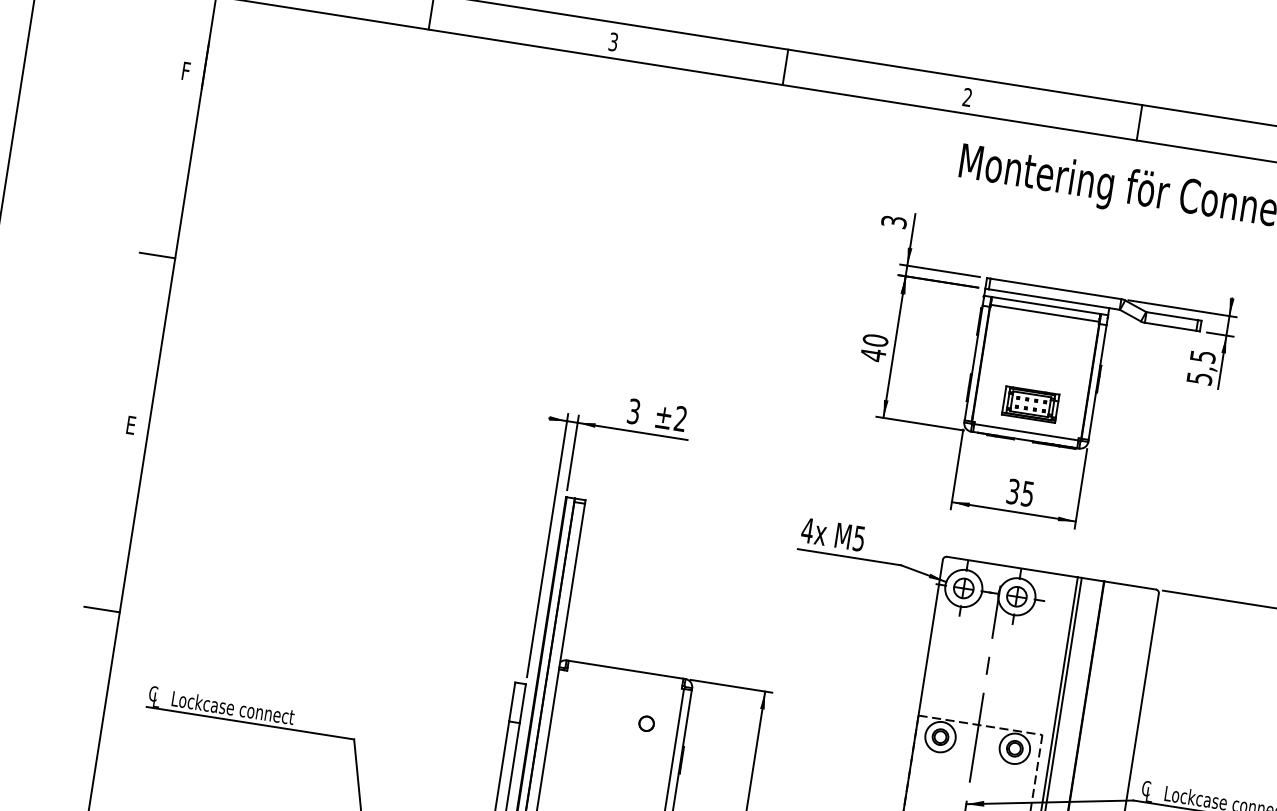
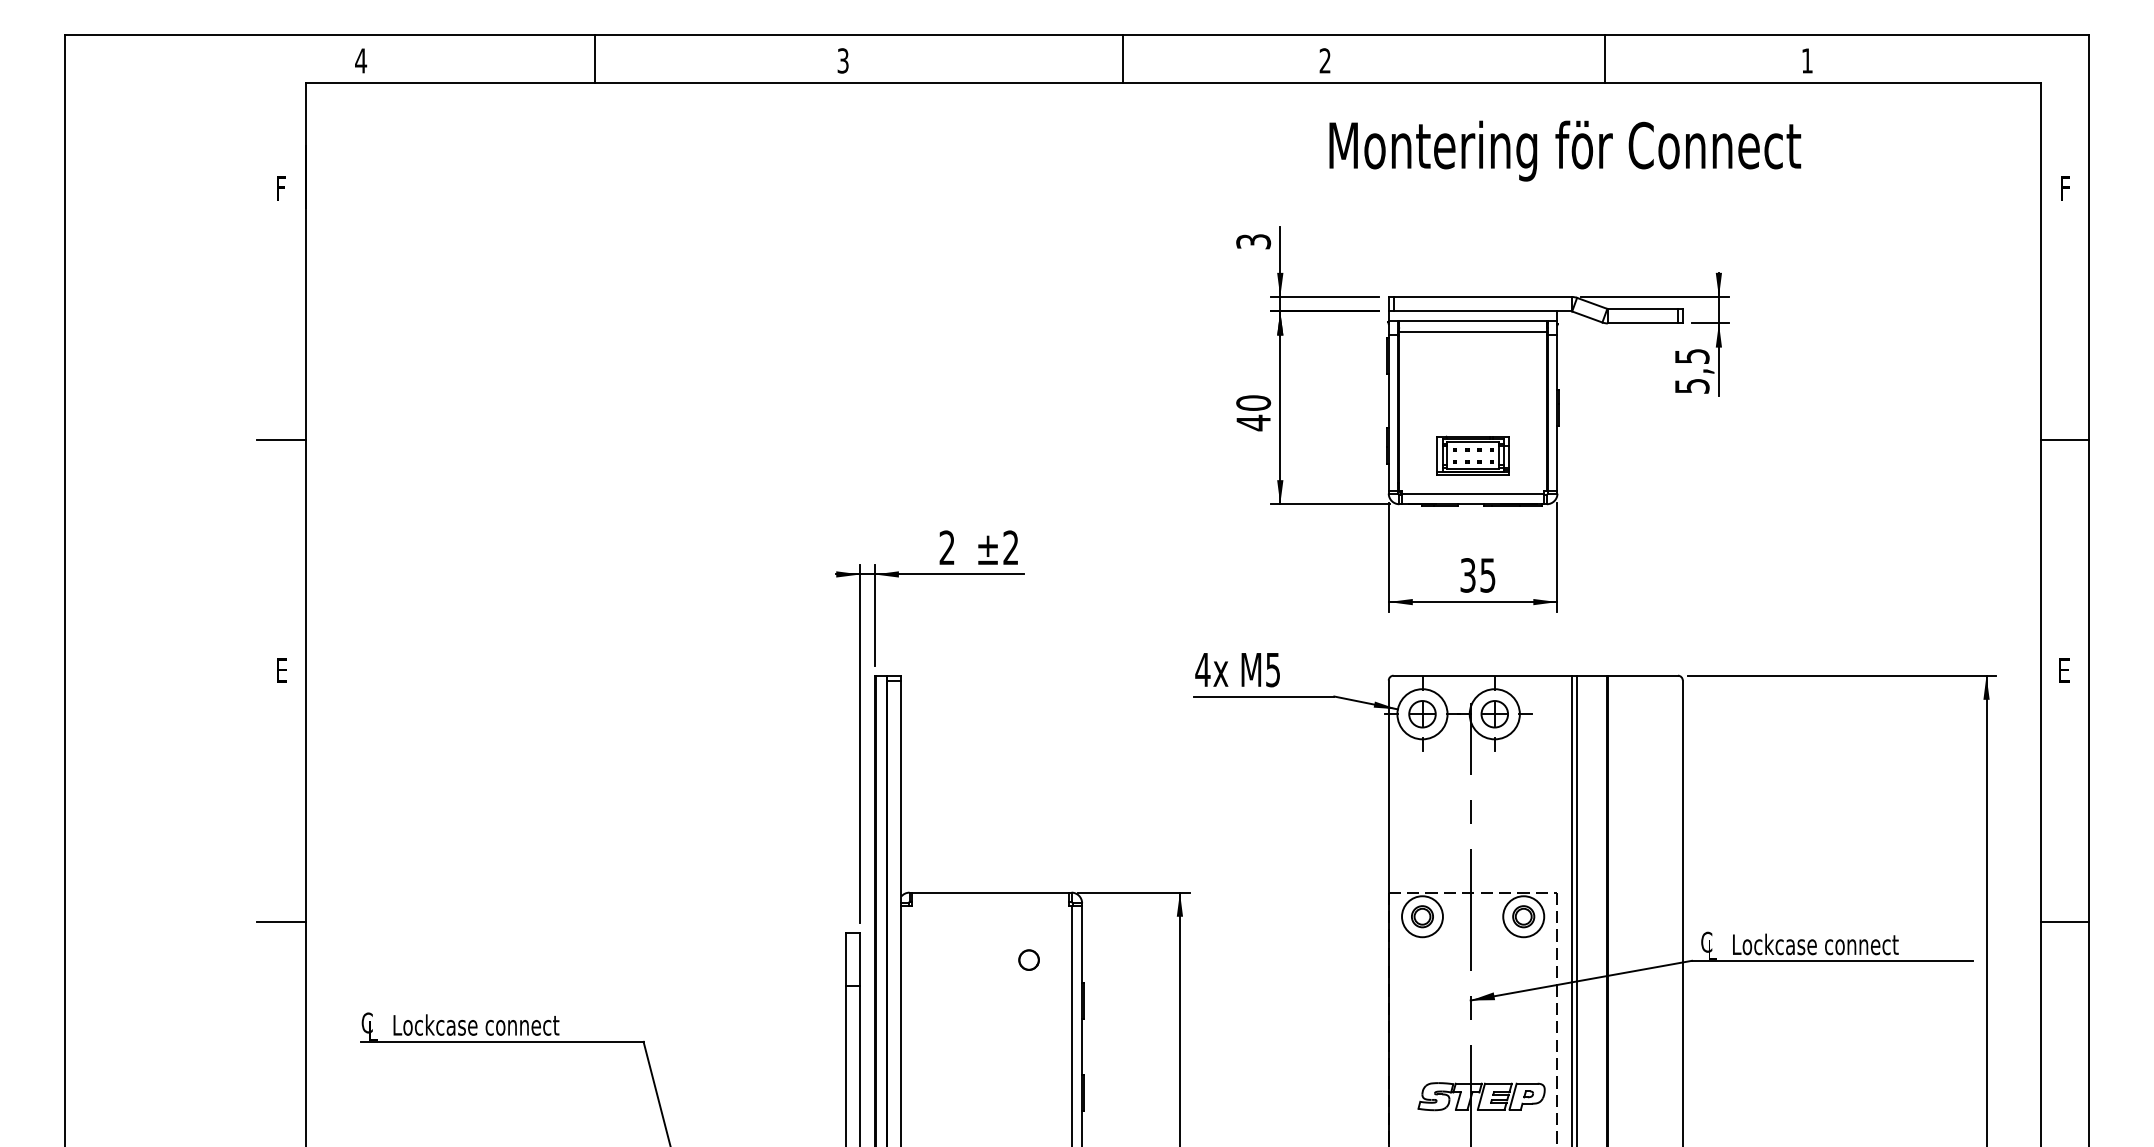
line: (785, 67) -> (1123, 58), moved
line: (1139, 122) -> (1605, 58), moved
text: (633, 411) -> (946, 547), 3 -> 2

